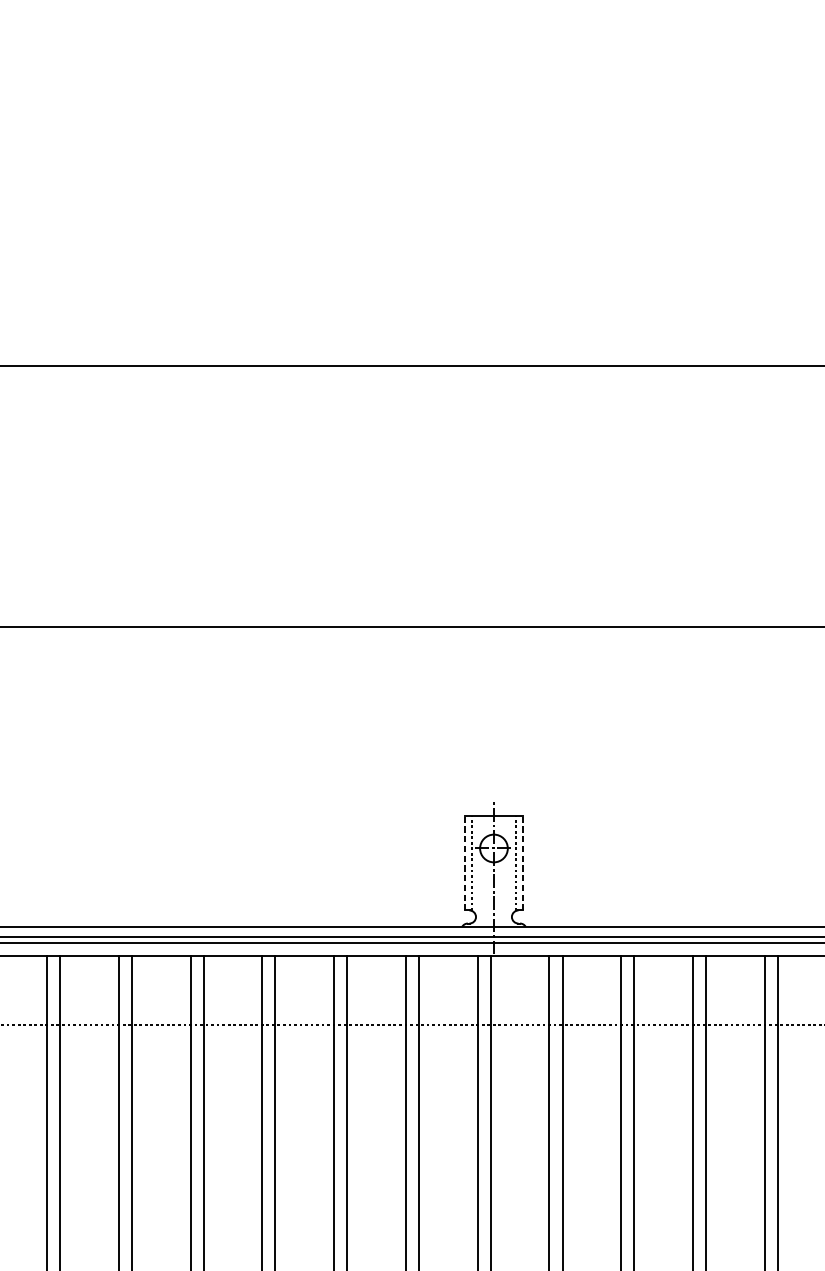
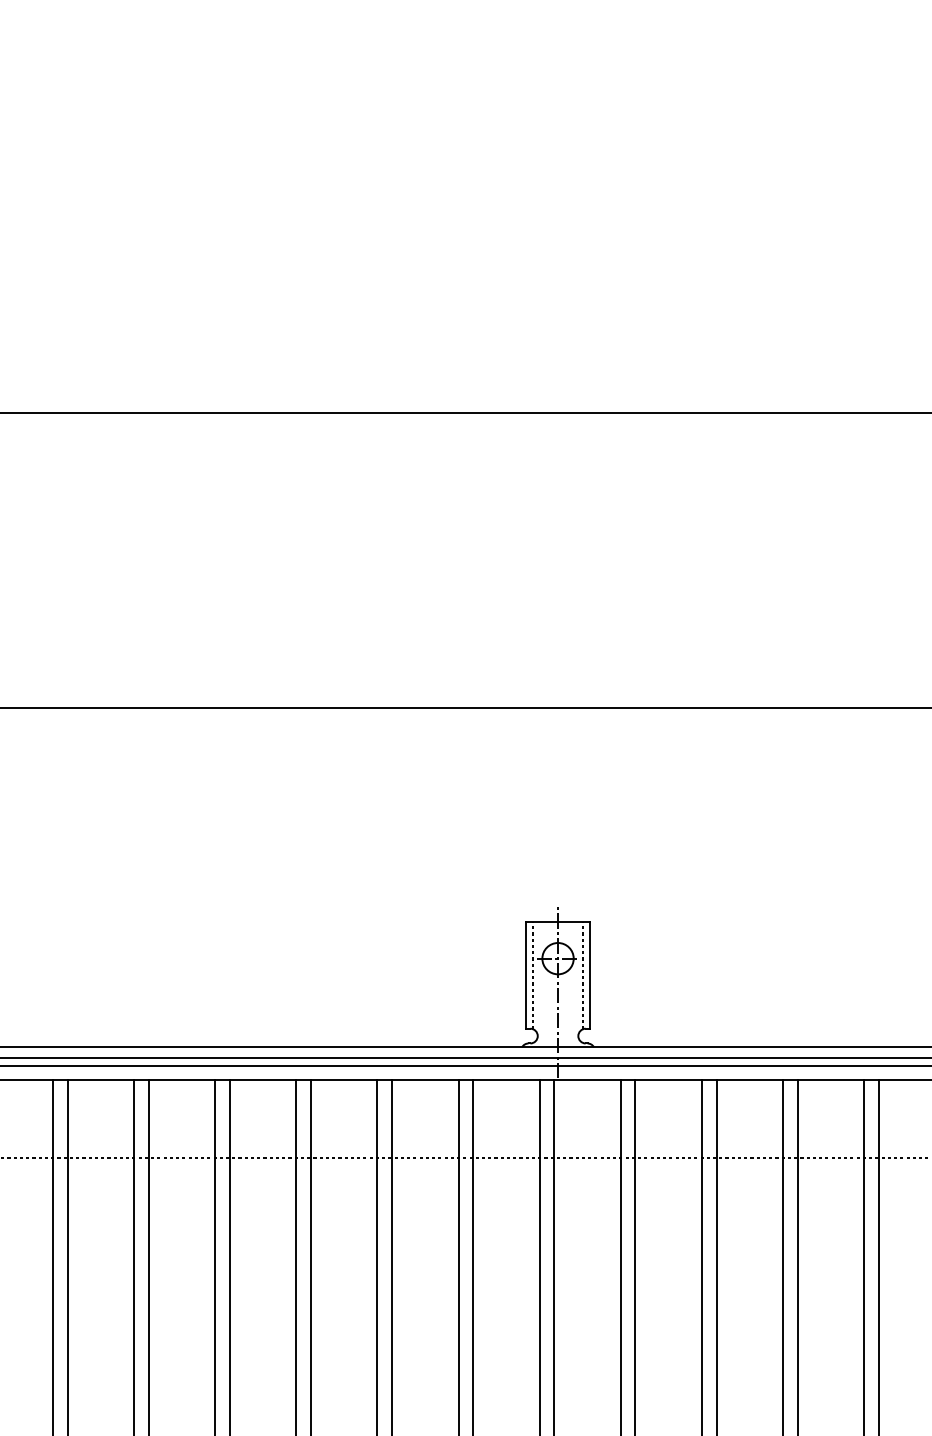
line: (465, 862) -> (525, 974), dashed -> solid
line: (522, 862) -> (590, 974), dashed -> solid

